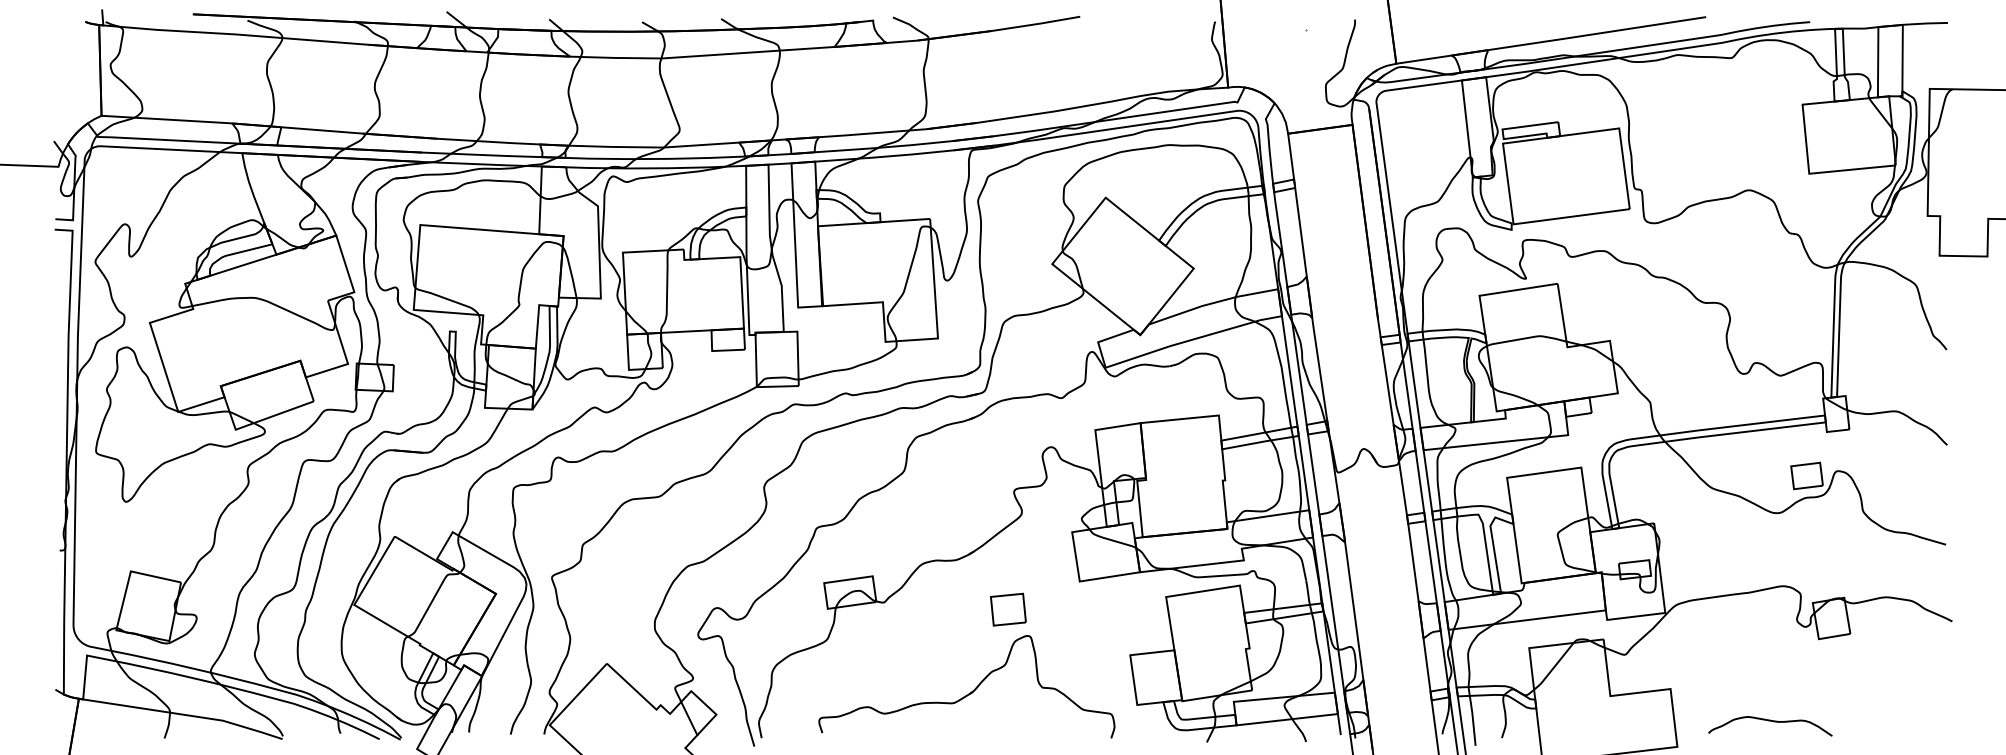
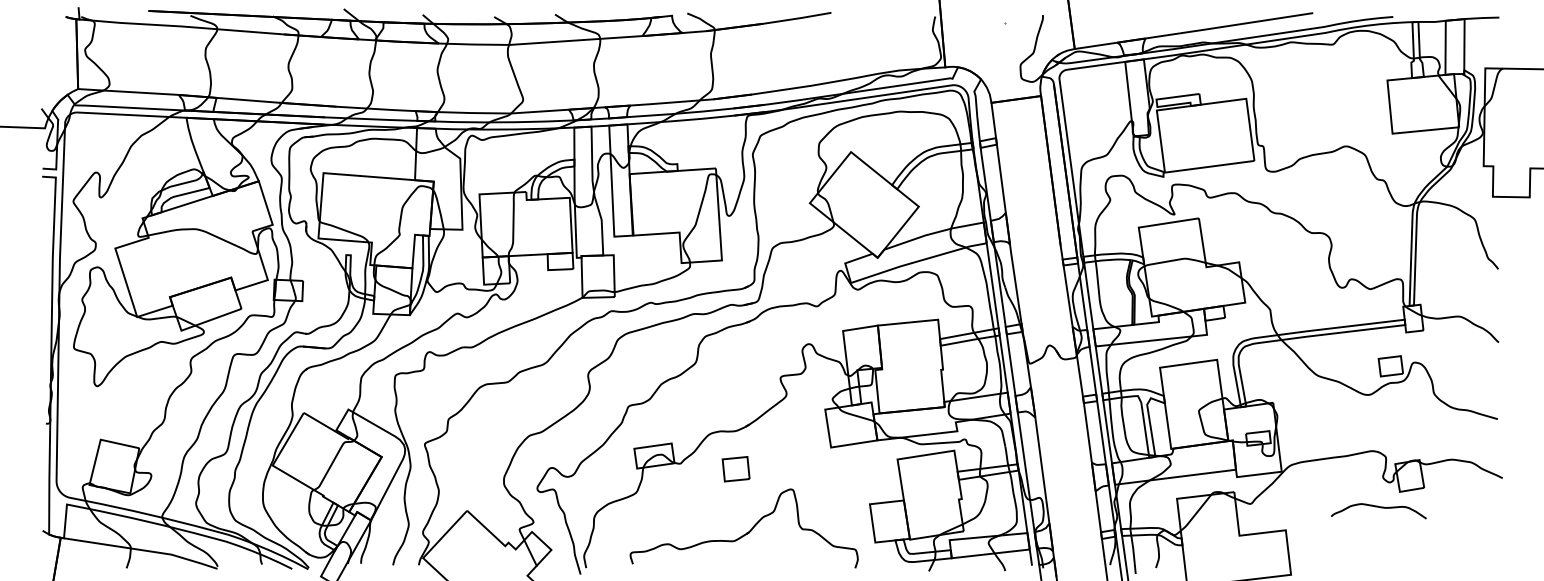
part: (1008, 609) -> (736, 469), moved
curve: (1770, 721) -> (1378, 507), moved

